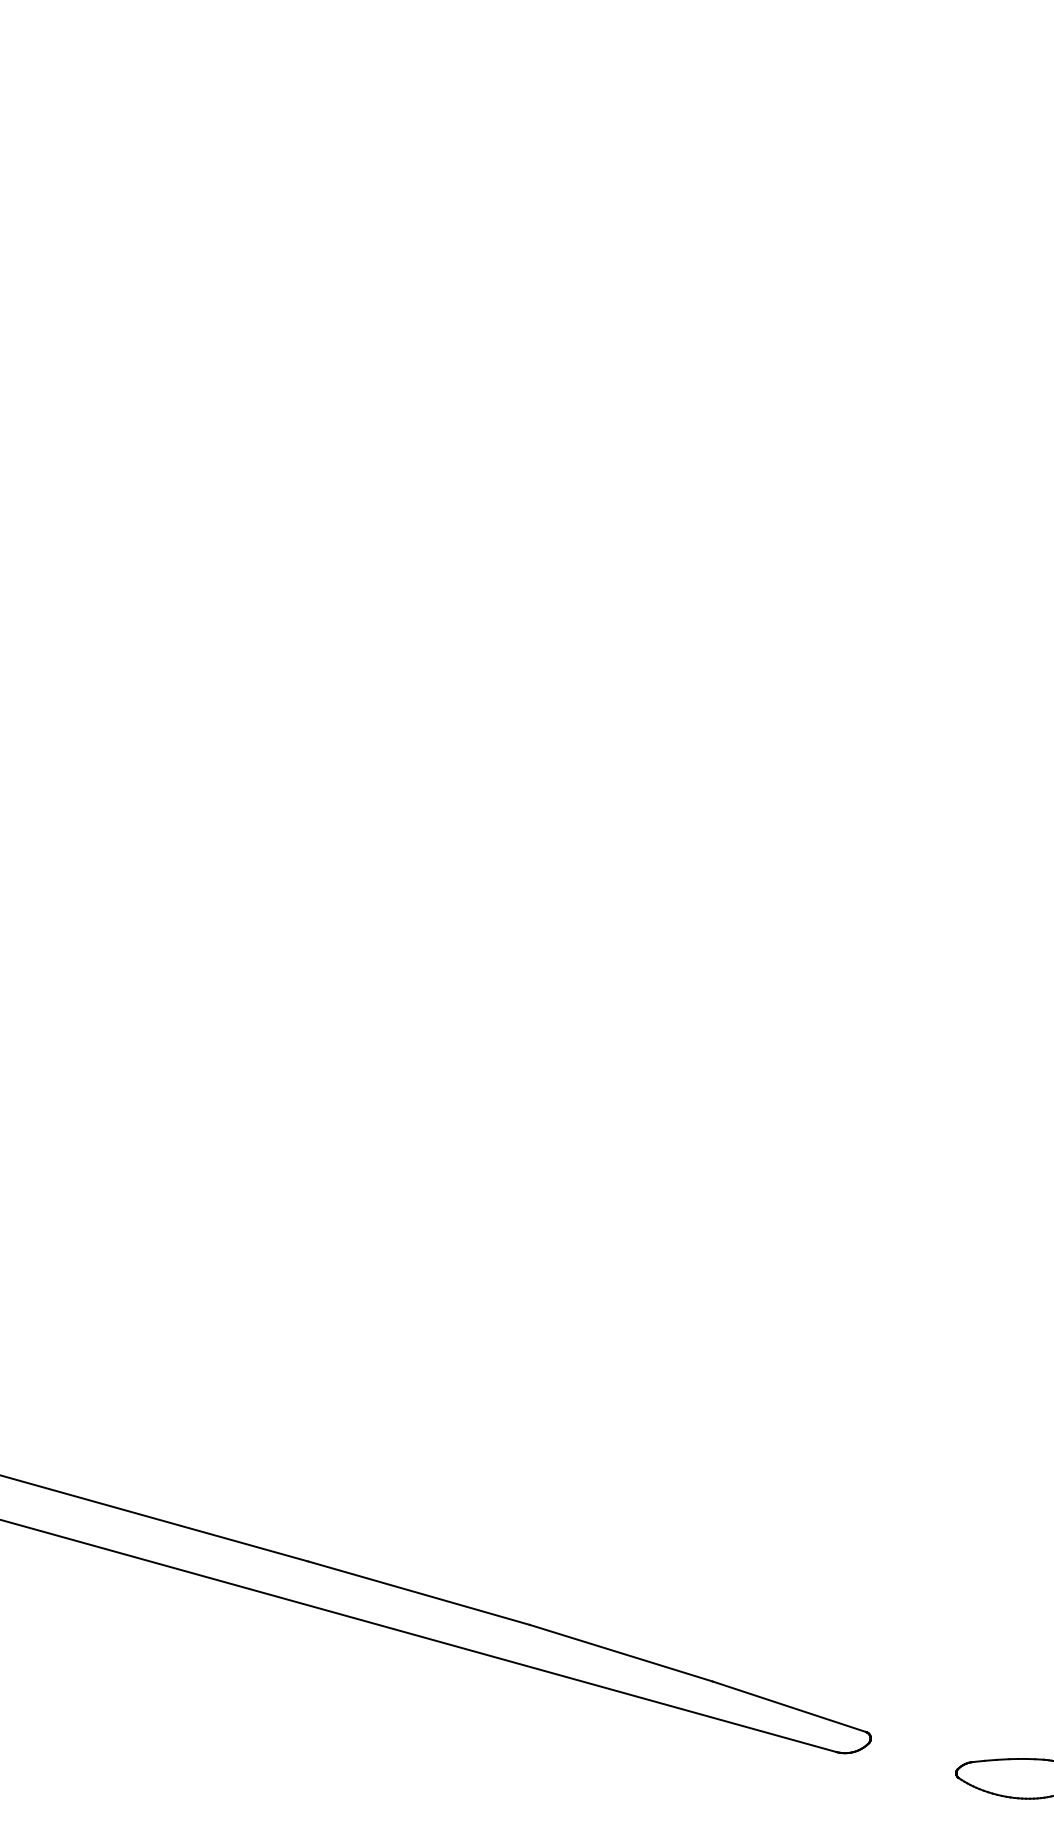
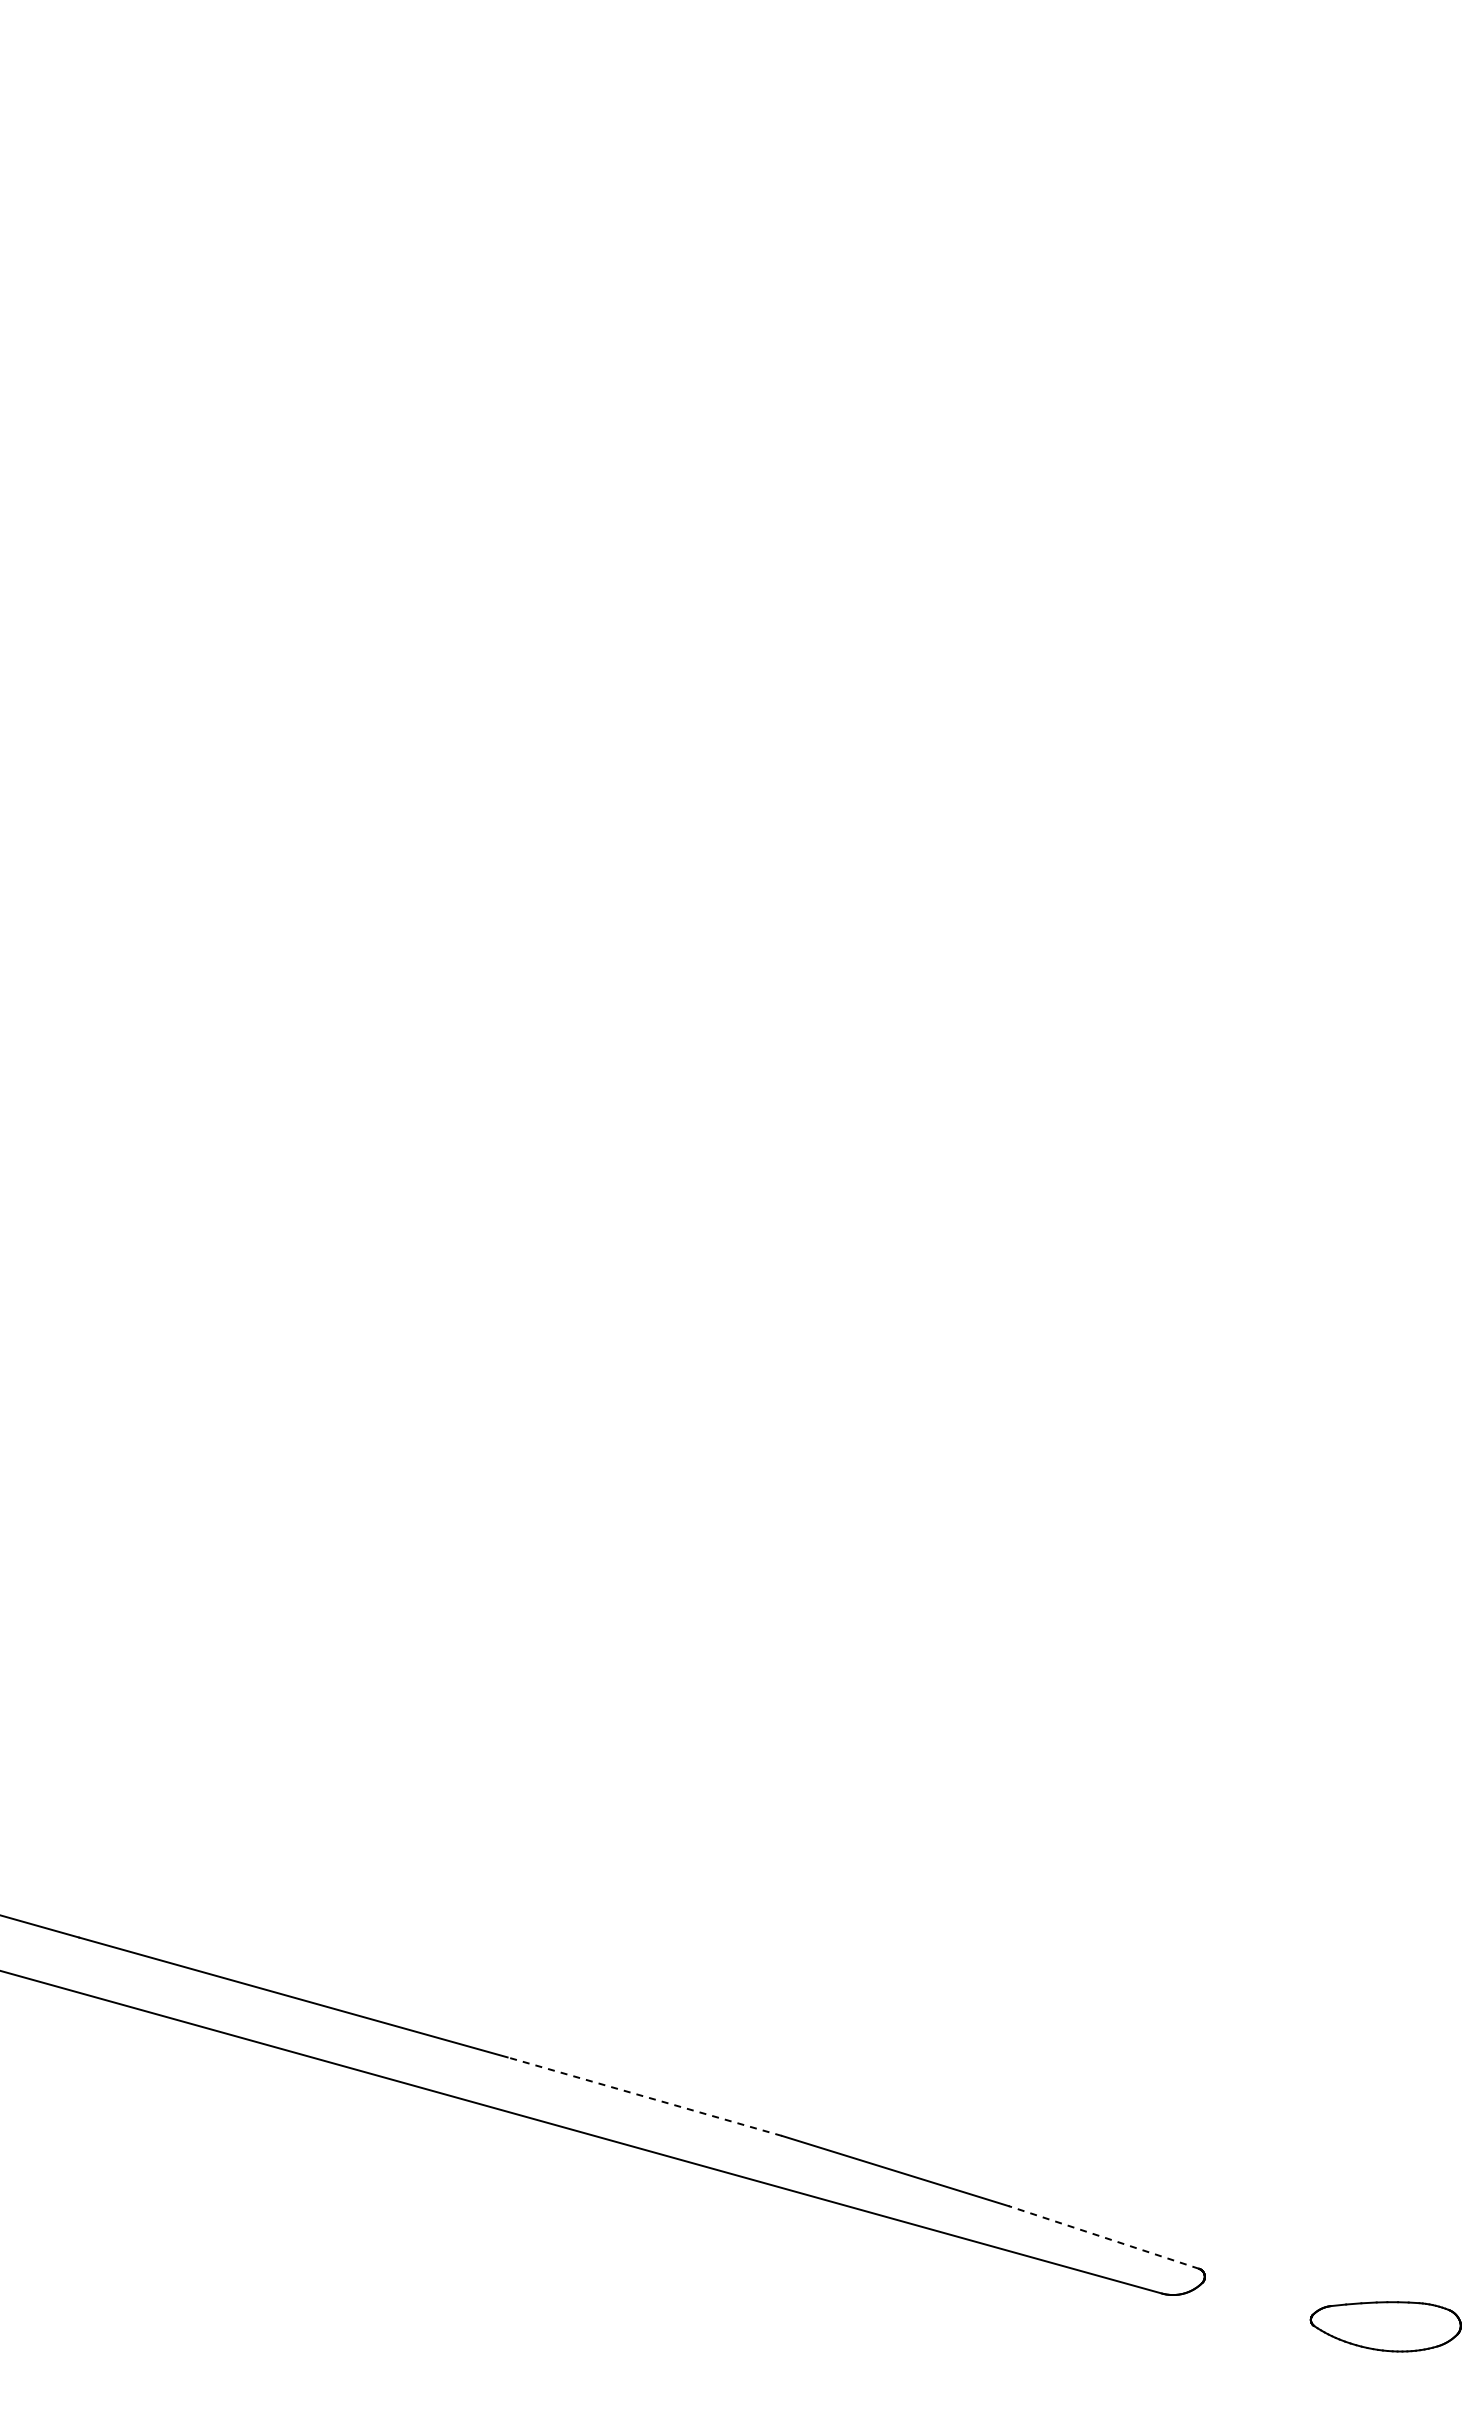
line: (418, 1593) -> (644, 2096), solid -> dashed
line: (788, 1706) -> (1103, 2237), solid -> dashed

